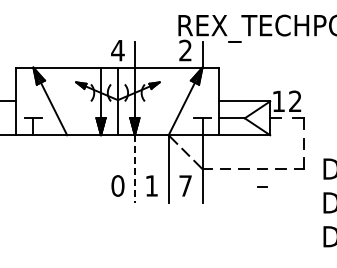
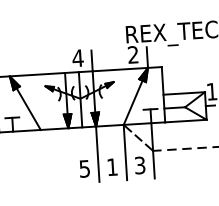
line: (134, 169) -> (97, 154), dashed -> solid
text: (117, 185) -> (84, 168), 0 -> 5
text: (185, 185) -> (139, 165), 7 -> 3
line: (262, 186) -> (202, 162), removed

